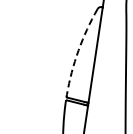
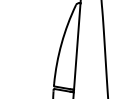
arc: (78, 50) -> (61, 43), dashed -> solid

